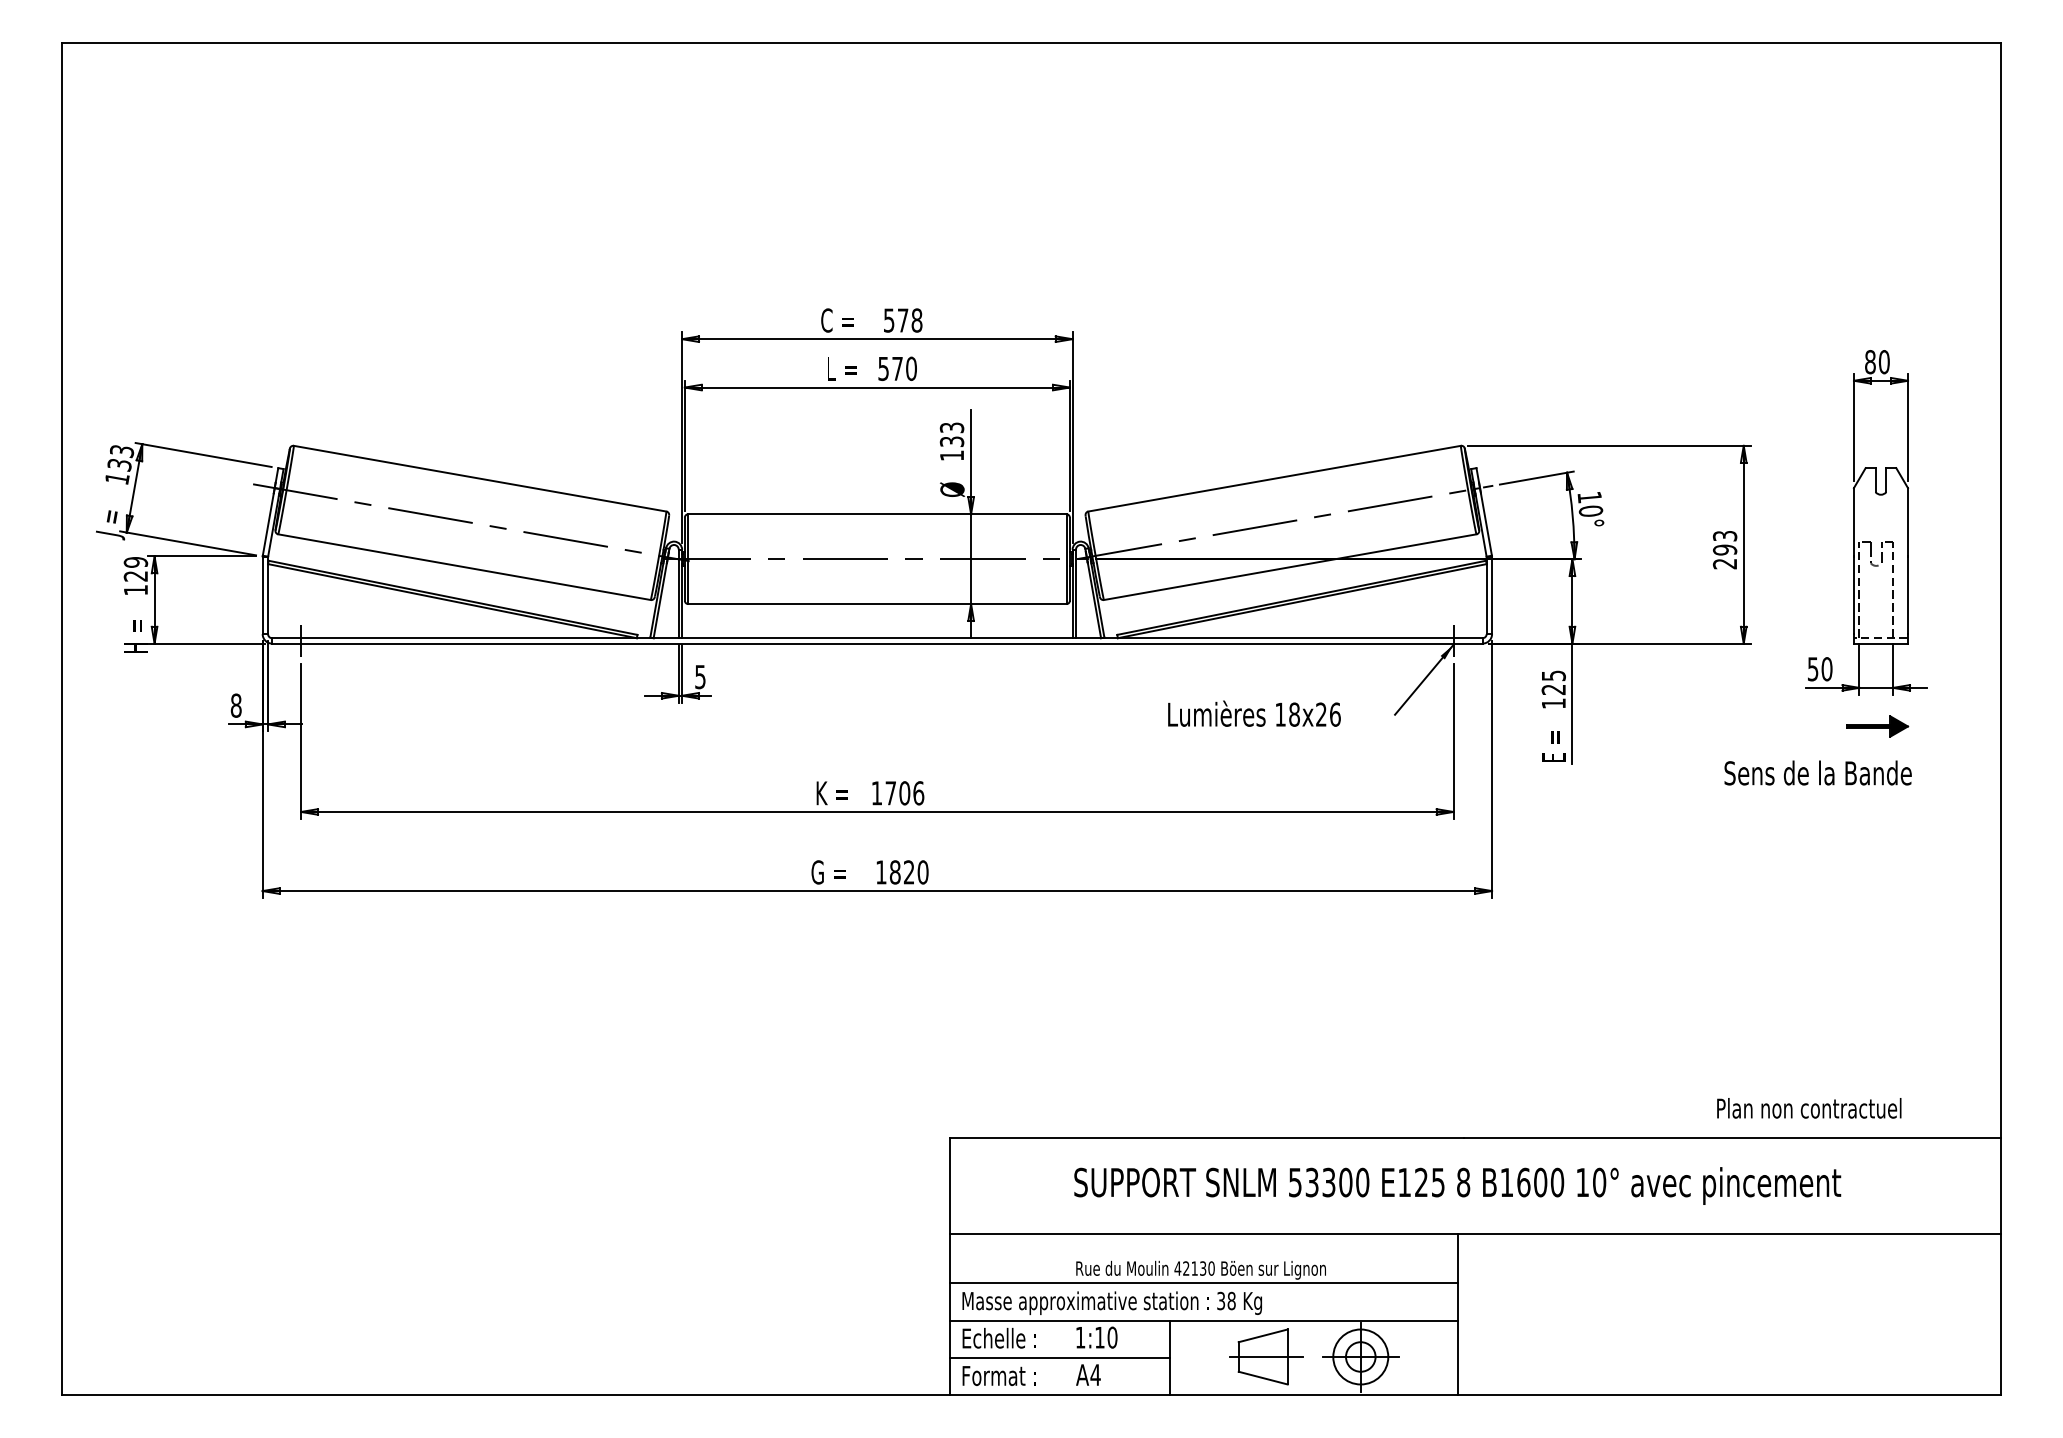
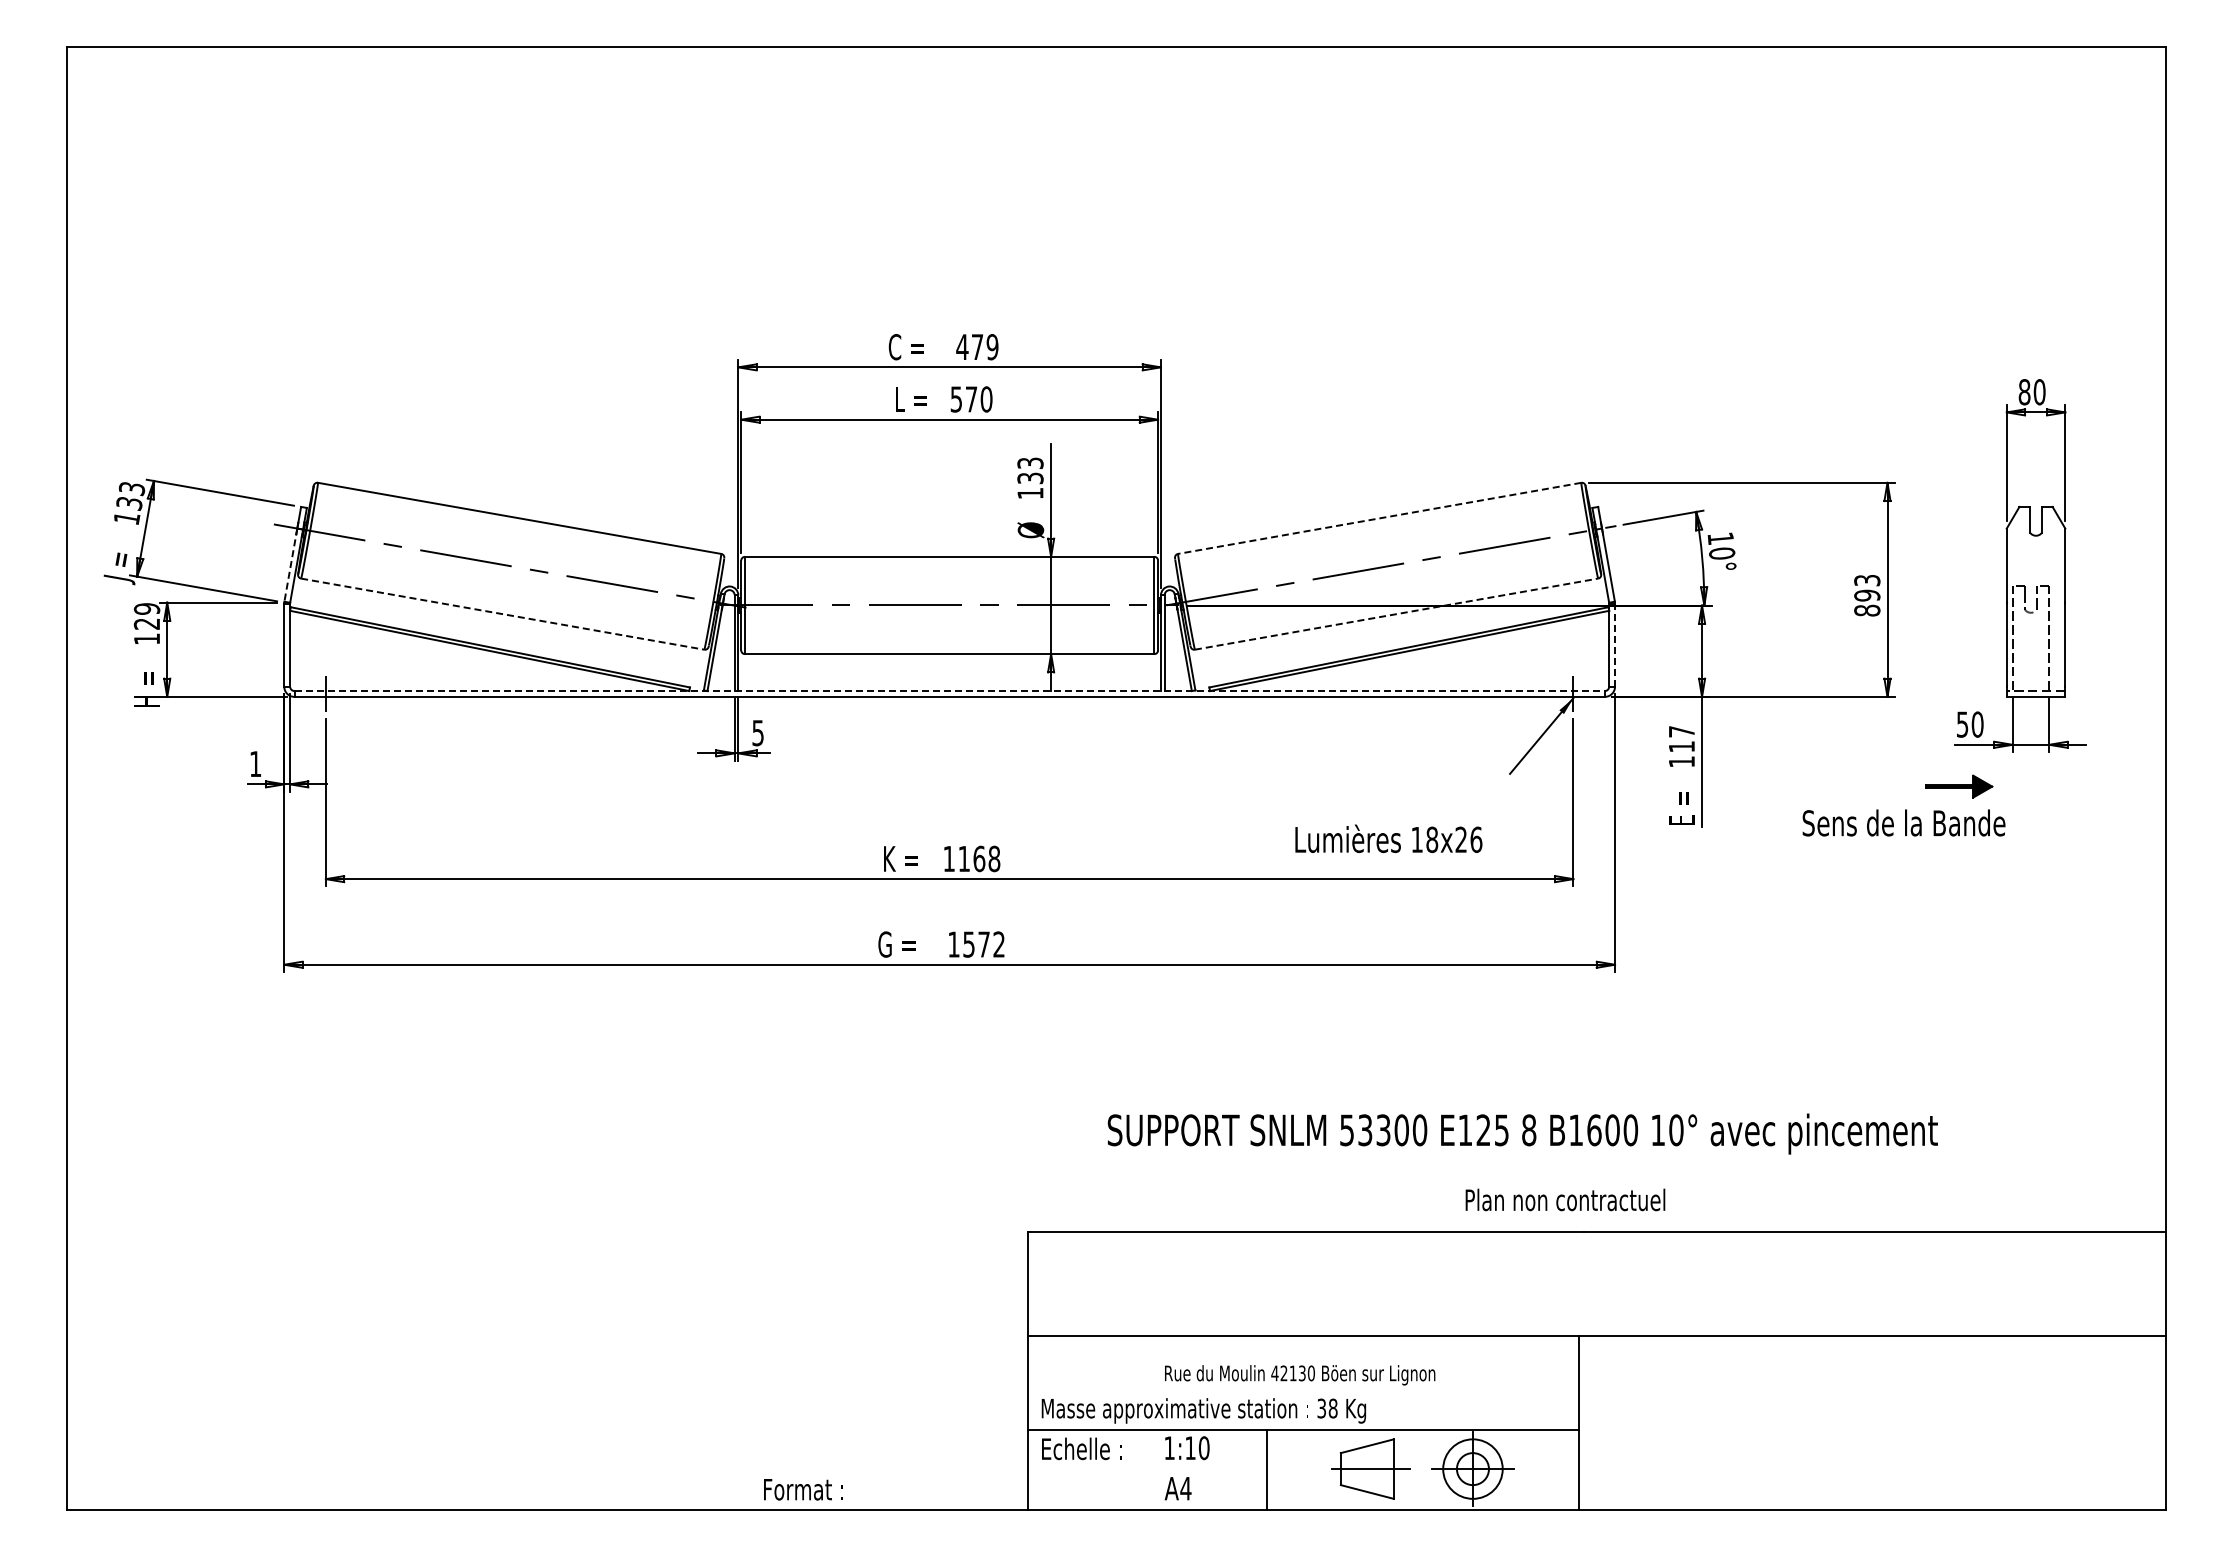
text: (903, 320) -> (977, 347), 578 -> 479
line: (1274, 478) -> (1379, 518), solid -> dashed
line: (268, 522) -> (290, 565), solid -> dashed
text: (1725, 563) -> (1867, 610), 293 -> 893
line: (464, 567) -> (502, 614), solid -> dashed
line: (1290, 567) -> (1396, 614), solid -> dashed
line: (1492, 596) -> (1615, 645), solid -> dashed
line: (878, 638) -> (950, 691), solid -> dashed
text: (1553, 682) -> (1681, 739), 125 -> 117
text: (236, 705) -> (255, 763), 8 -> 1
text: (1254, 713) -> (1388, 838), moved
part: (1877, 726) -> (1959, 786), moved
text: (1817, 772) -> (1903, 822), moved
text: (904, 792) -> (979, 858), 1706 -> 1168
text: (909, 872) -> (984, 944), 1820 -> 1572
text: (1809, 1107) -> (1565, 1199), moved
text: (1457, 1185) -> (1522, 1133), moved
line: (1204, 1283) -> (1303, 1389), removed
line: (1060, 1357) -> (1147, 1469), removed
text: (999, 1375) -> (803, 1489), moved

